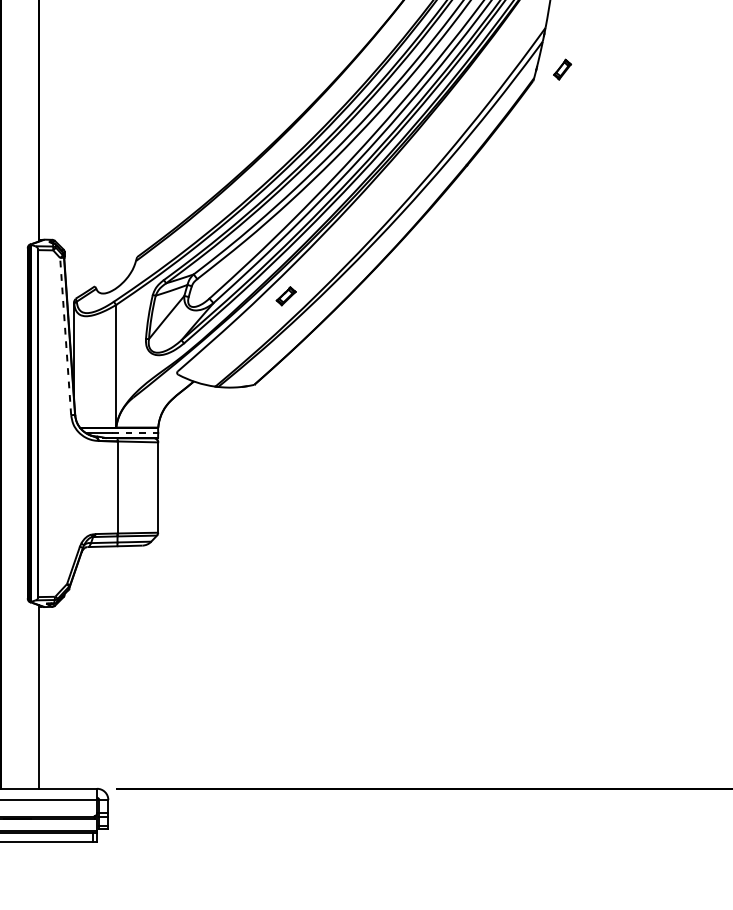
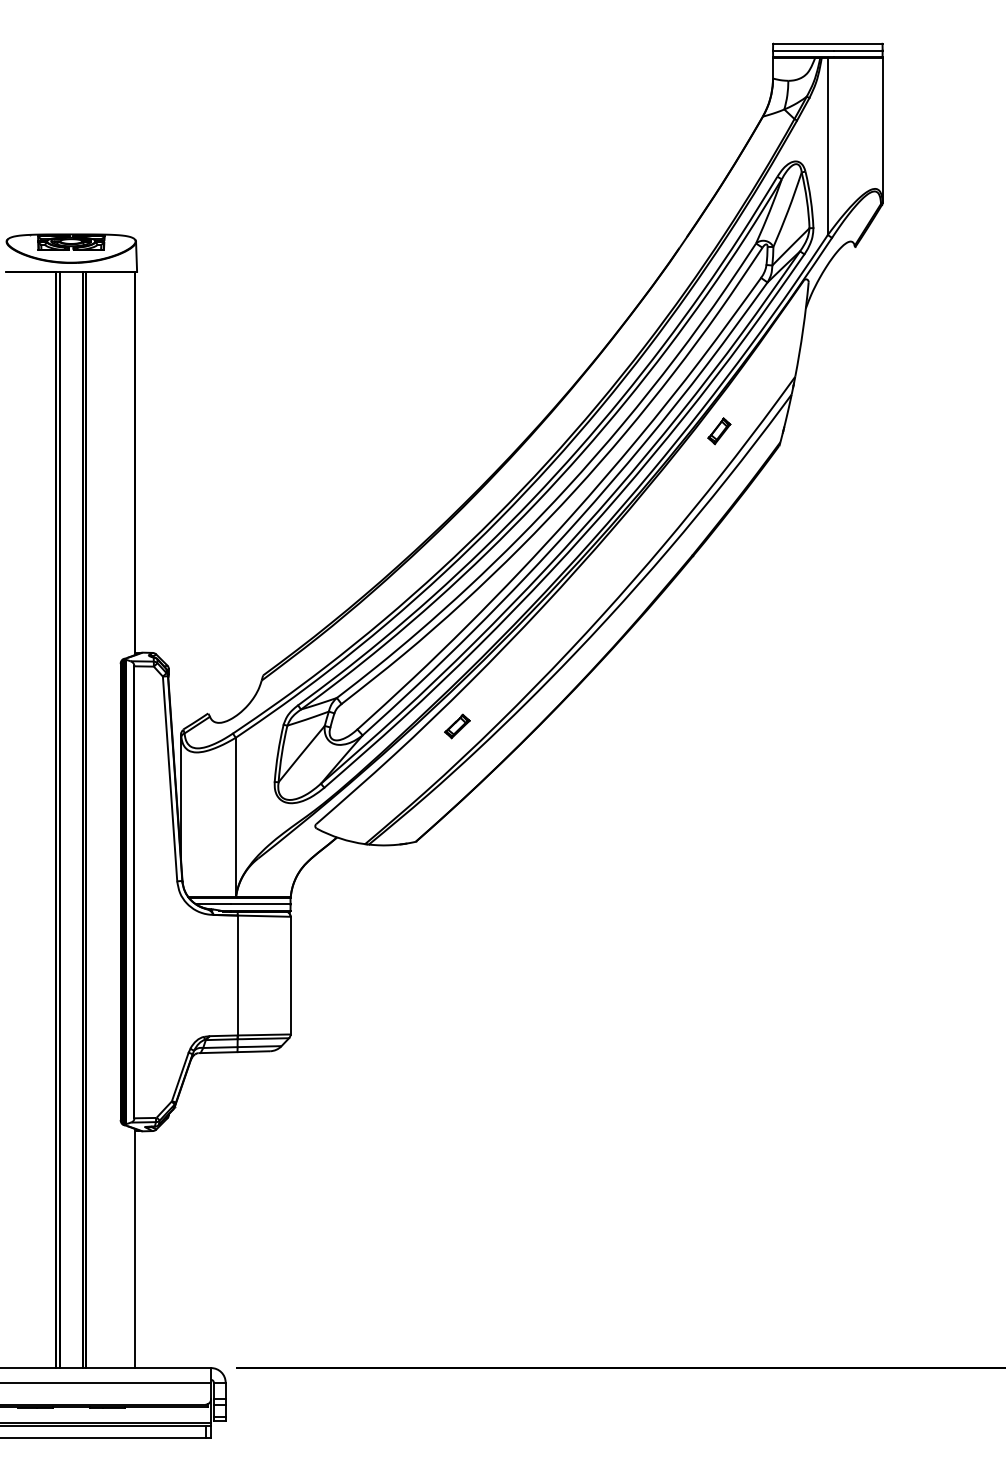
part: (562, 69) -> (719, 431), moved
line: (65, 336) -> (170, 778), dashed -> solid
line: (135, 432) -> (260, 904), dashed -> solid

